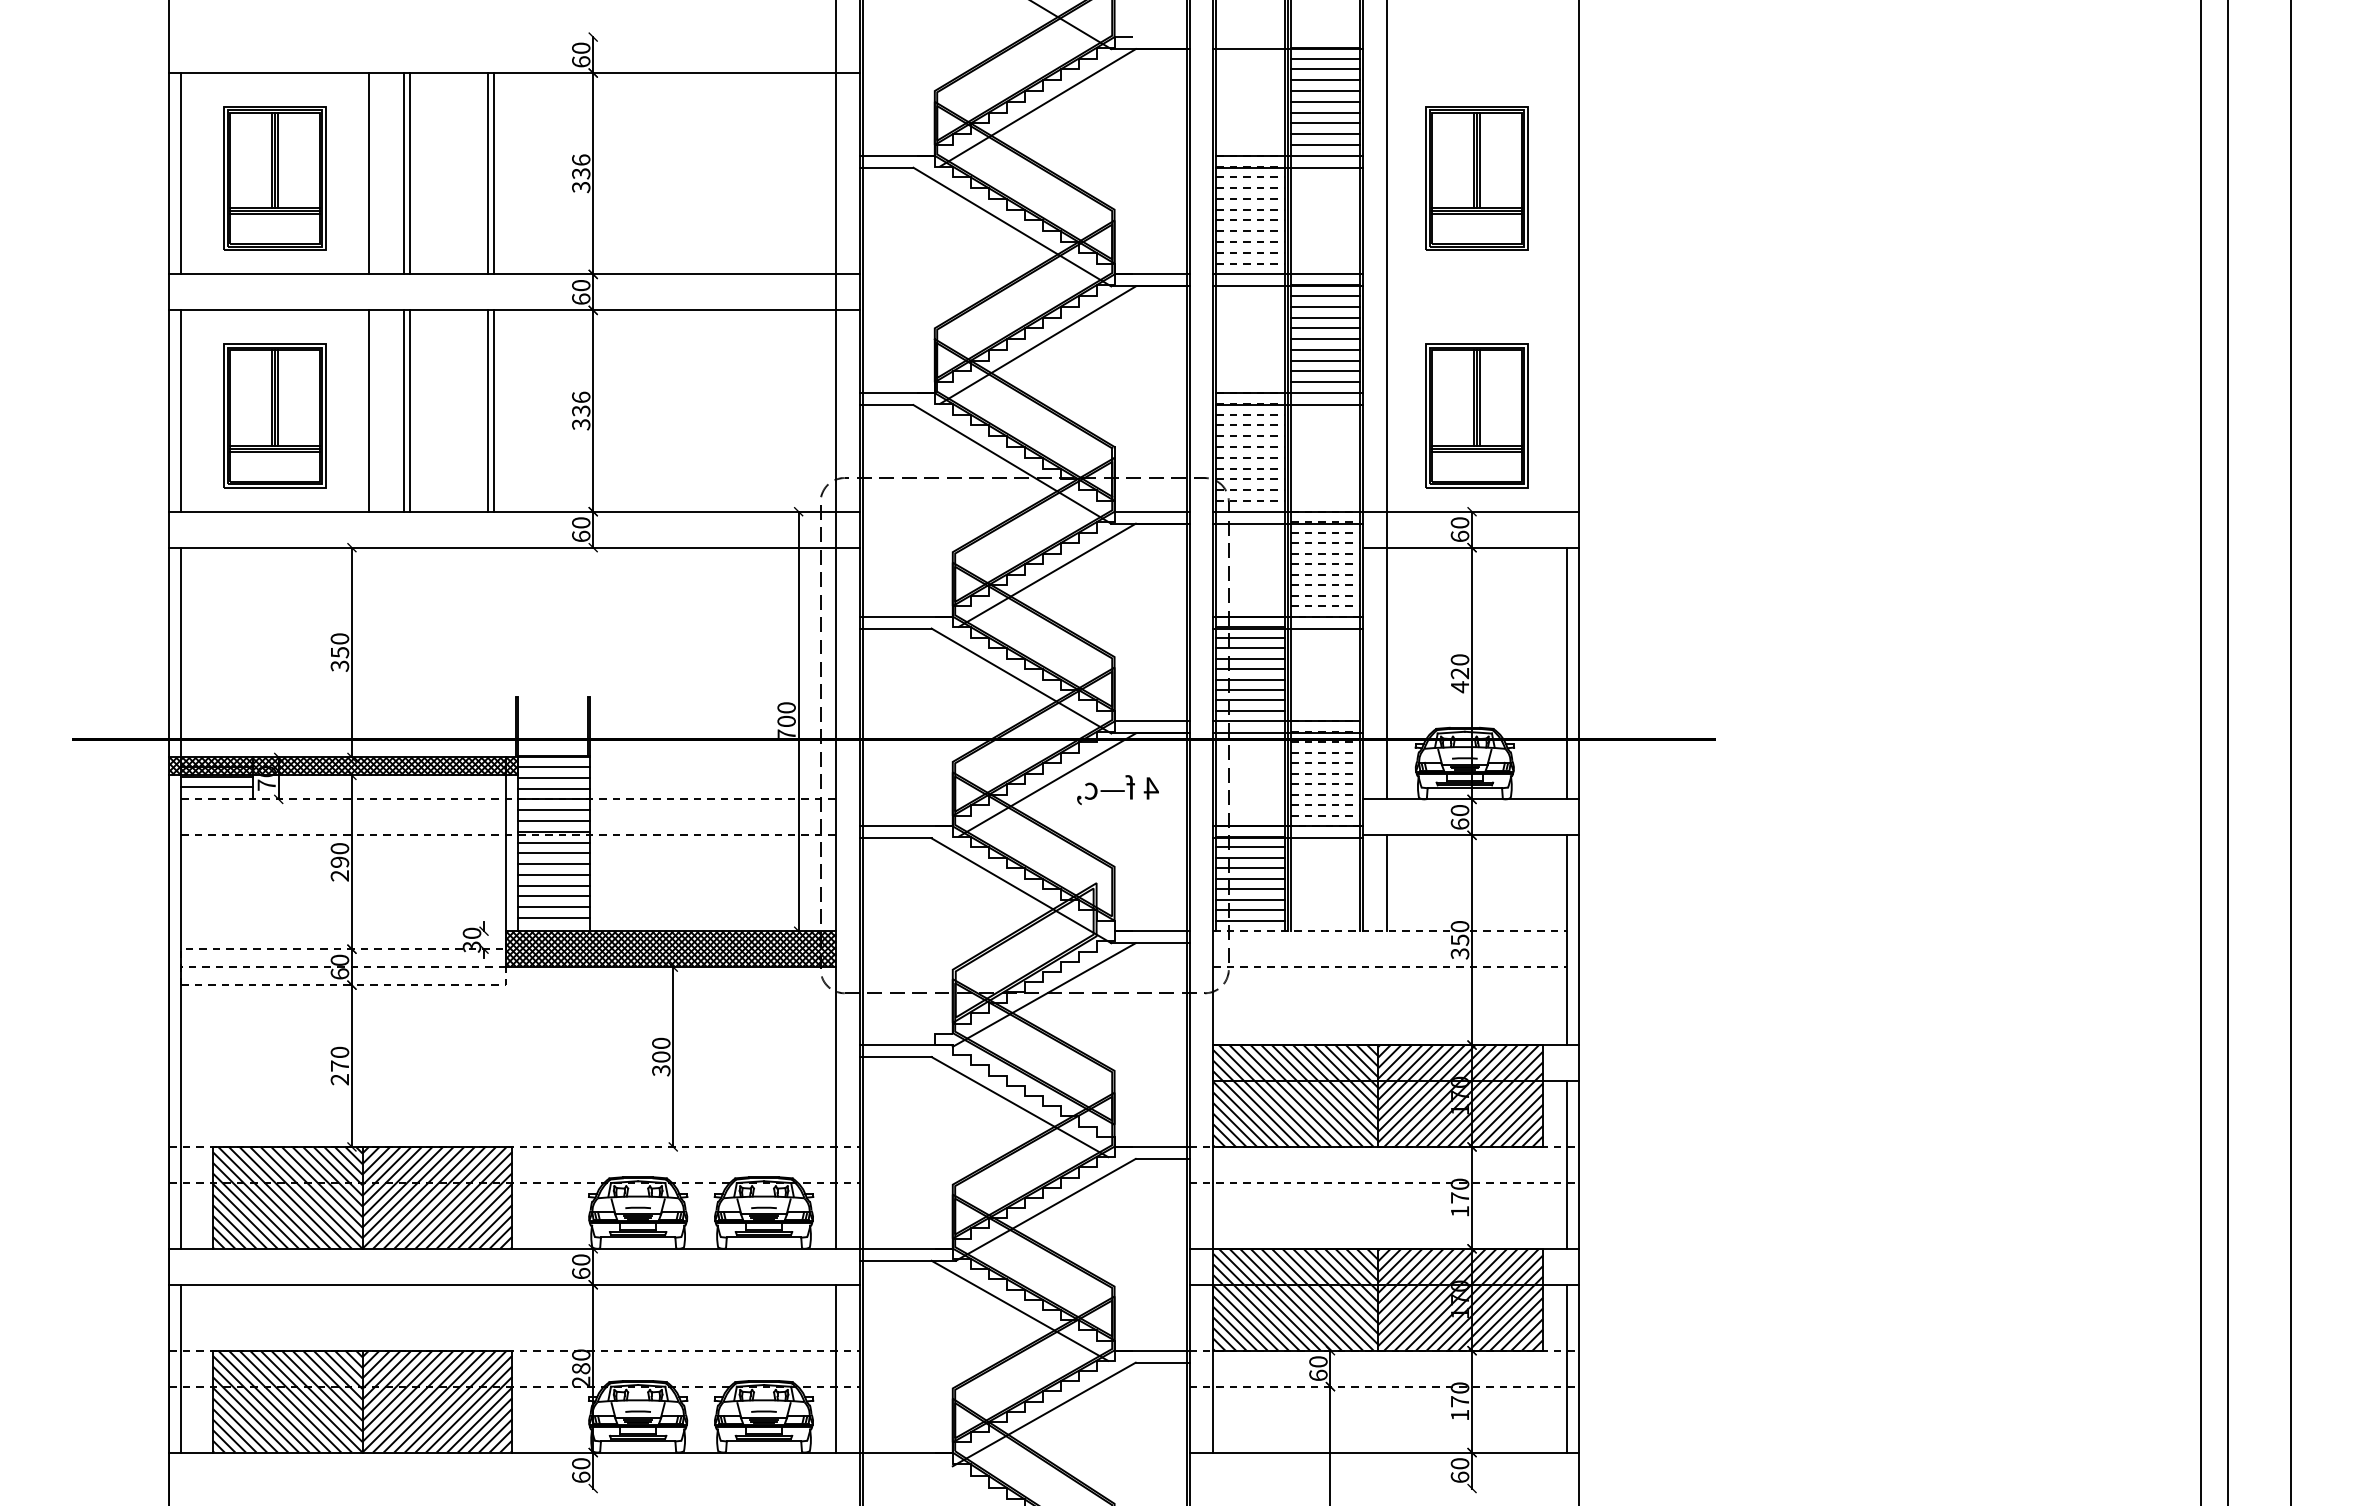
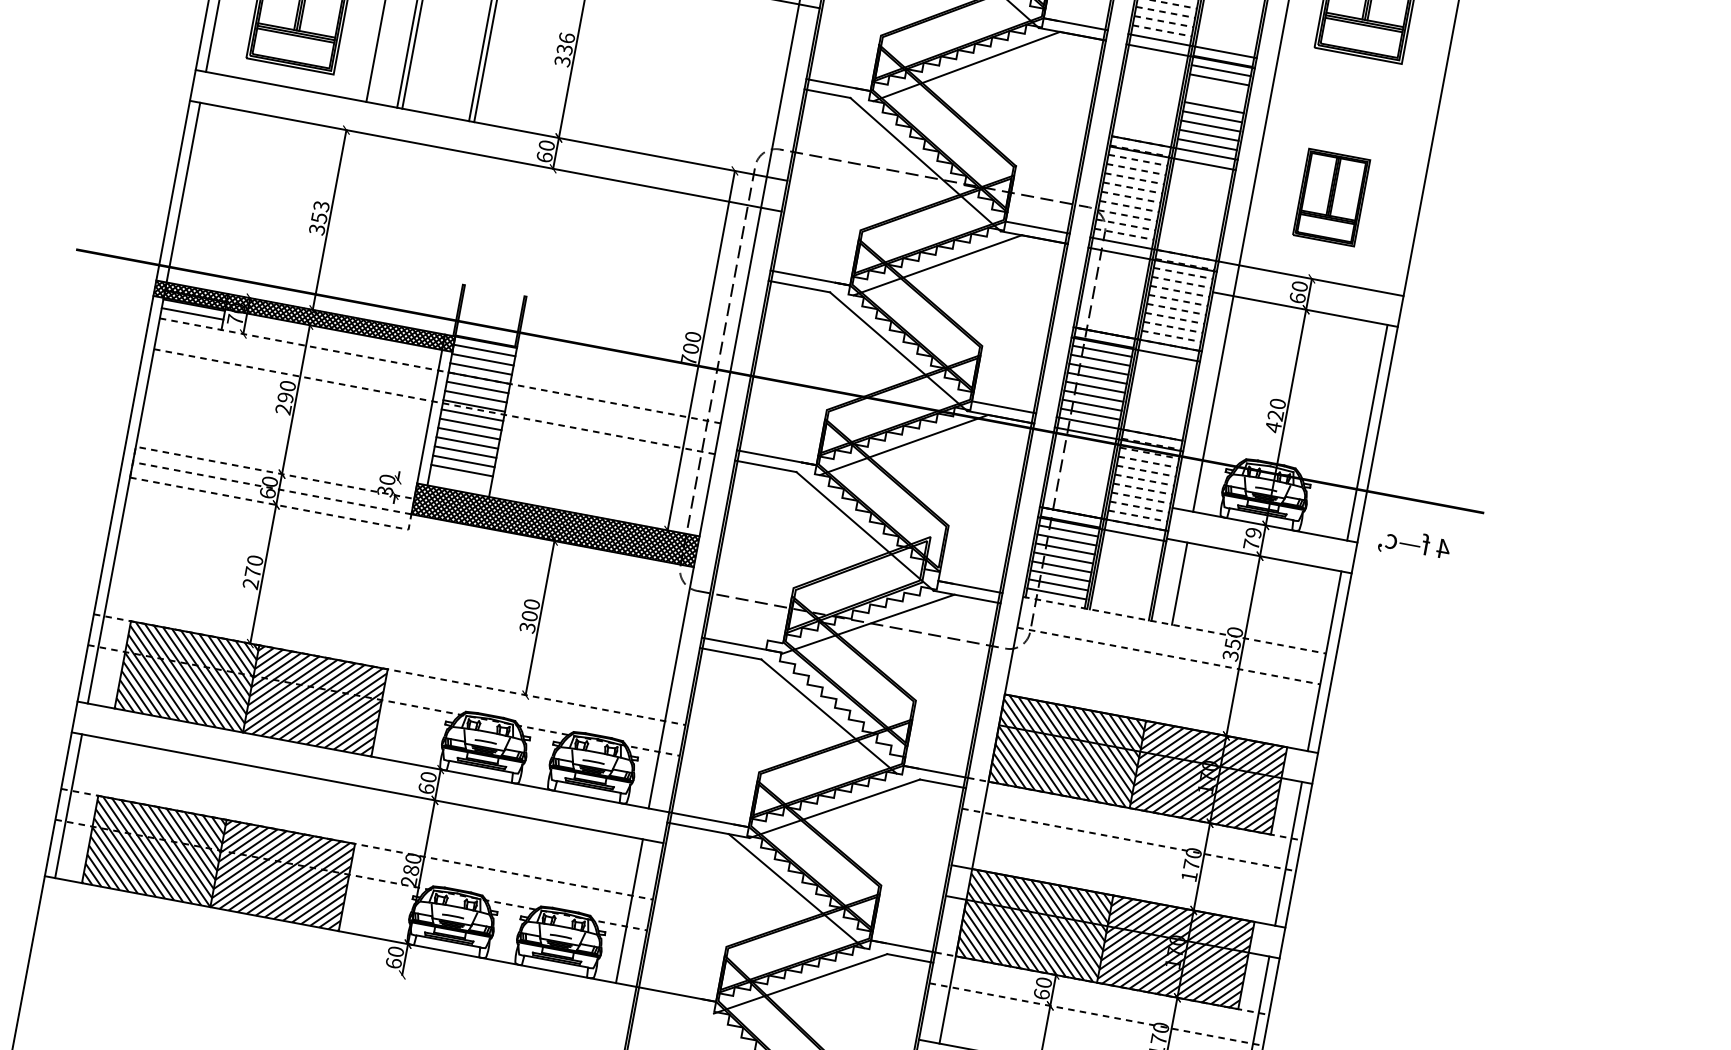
line: (1325, 317) -> (1217, 89), removed
line: (1325, 328) -> (1215, 98), removed
part: (1476, 415) -> (1331, 197), size x0.7
text: (339, 638) -> (321, 205), 350 -> 353
text: (1117, 789) -> (1414, 544), moved
text: (1459, 817) -> (1252, 538), 60 -> 79
line: (554, 918) -> (460, 480), removed

